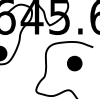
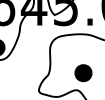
part: (74, 63) -> (83, 73), moved

